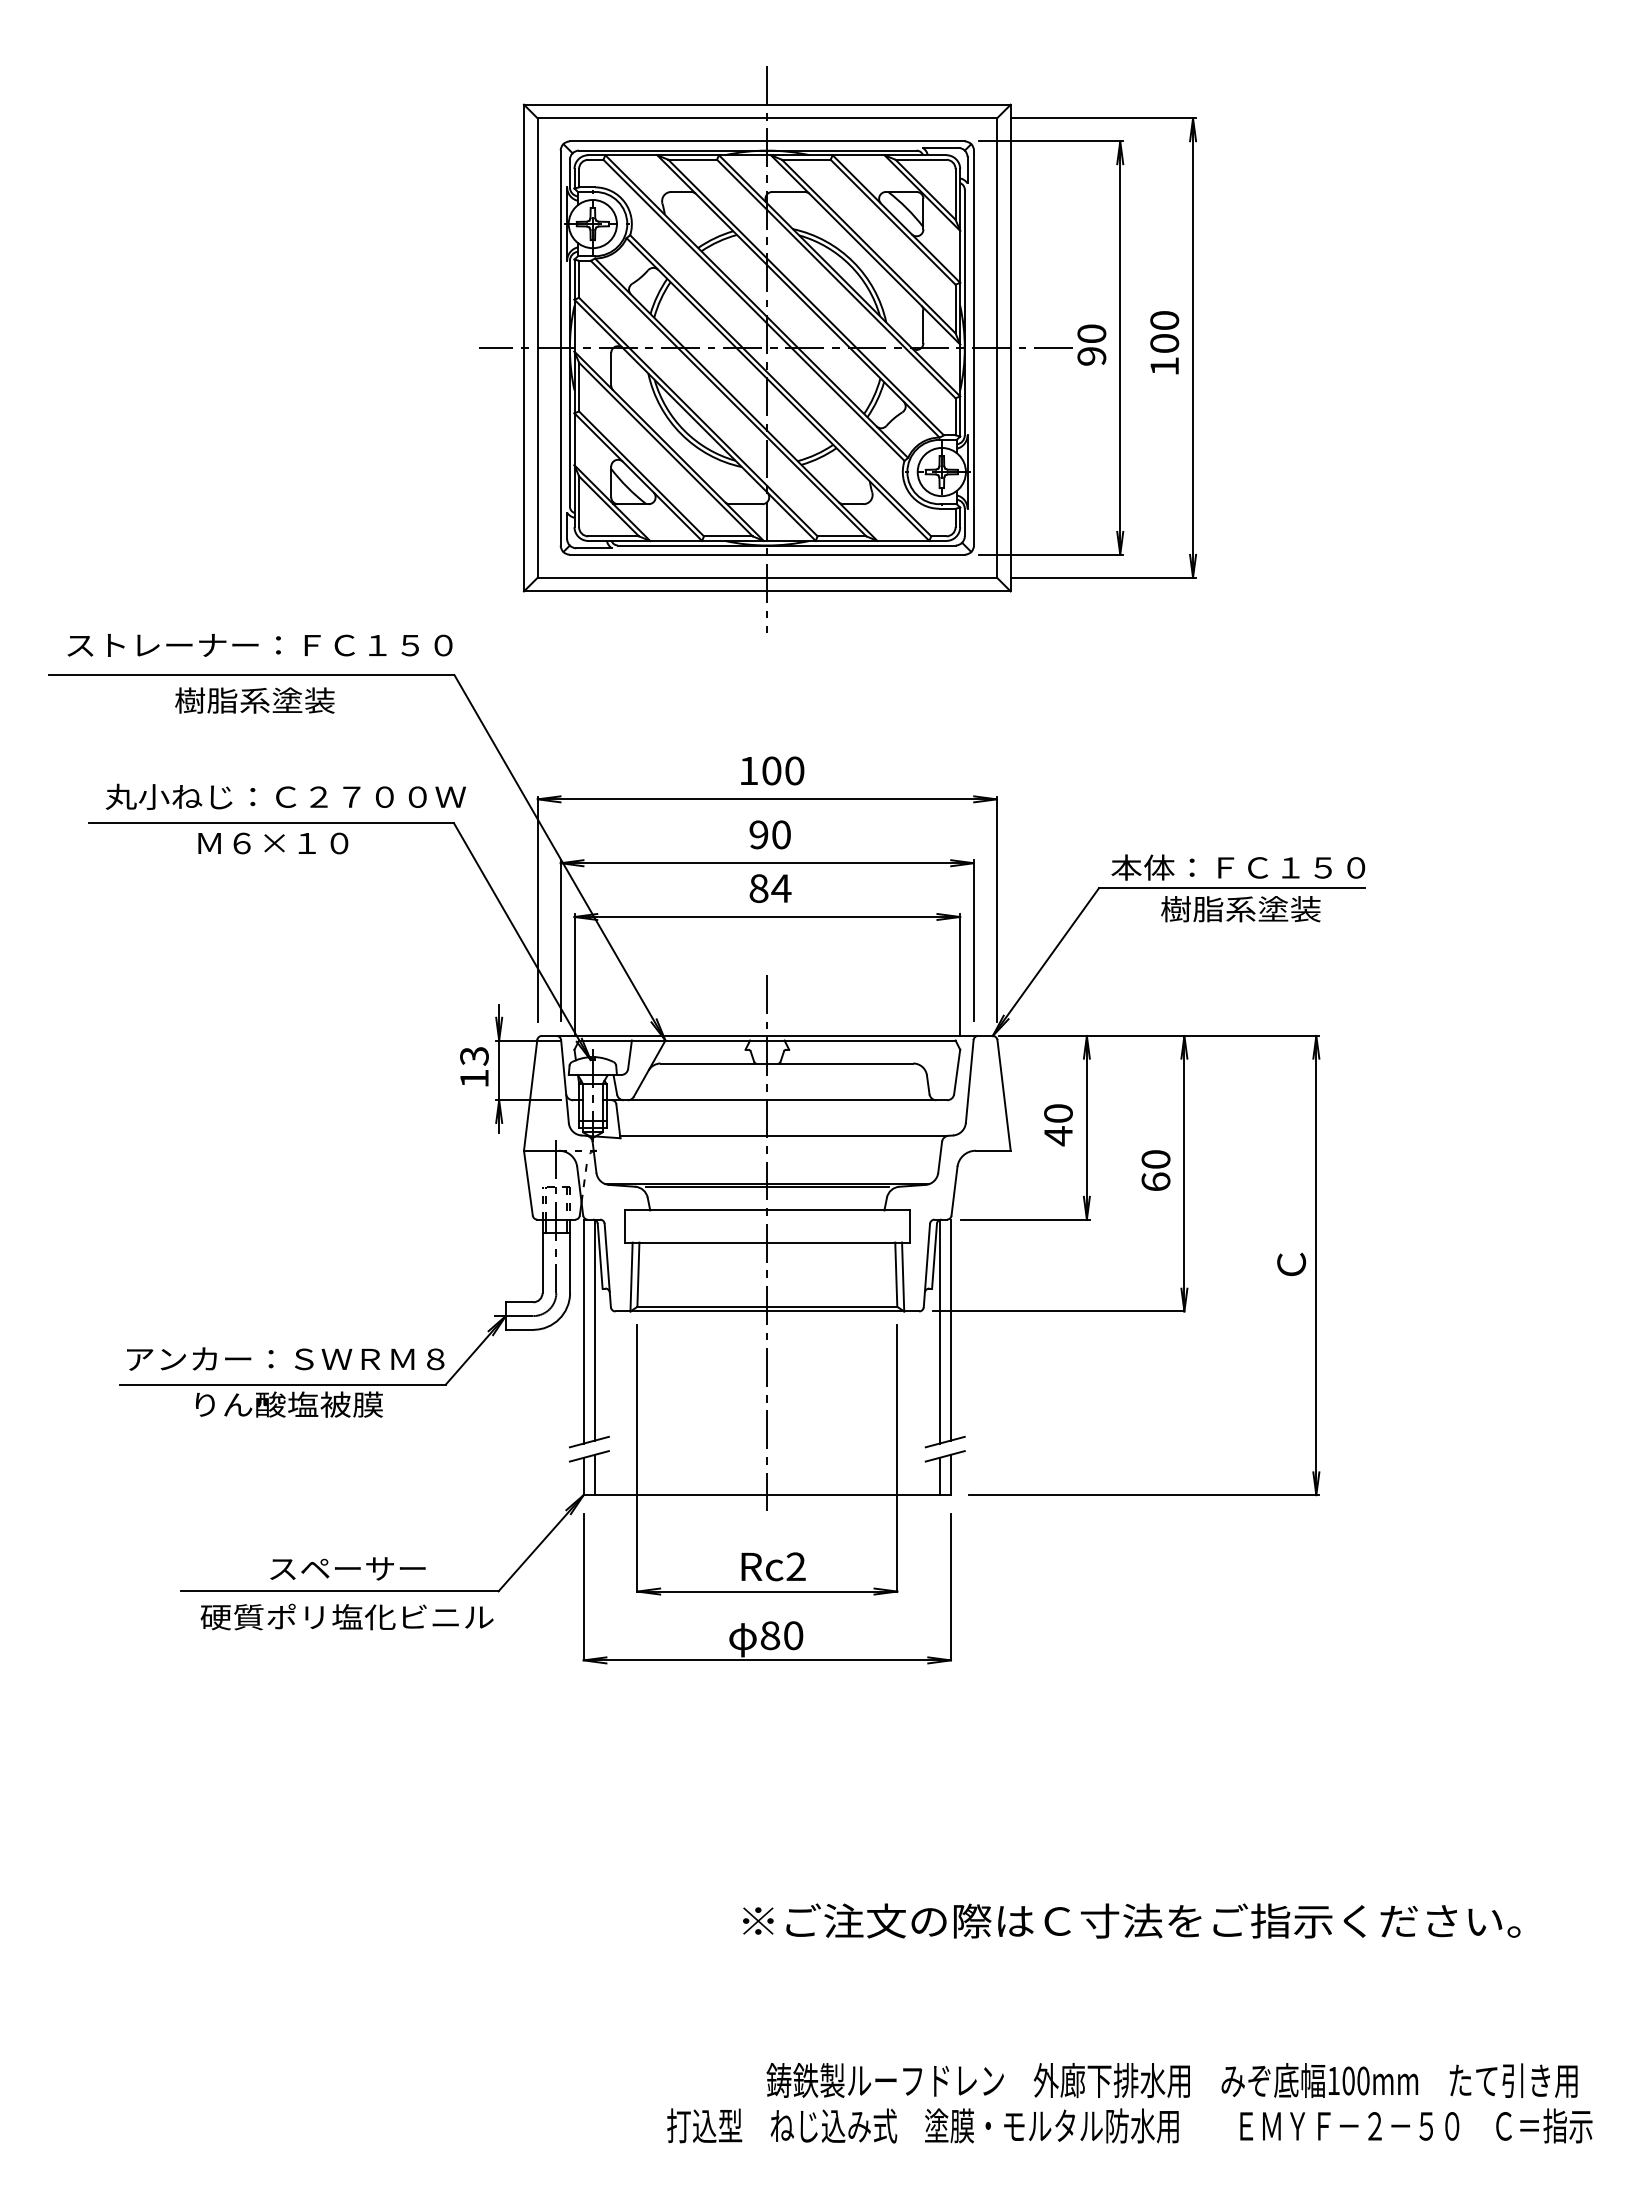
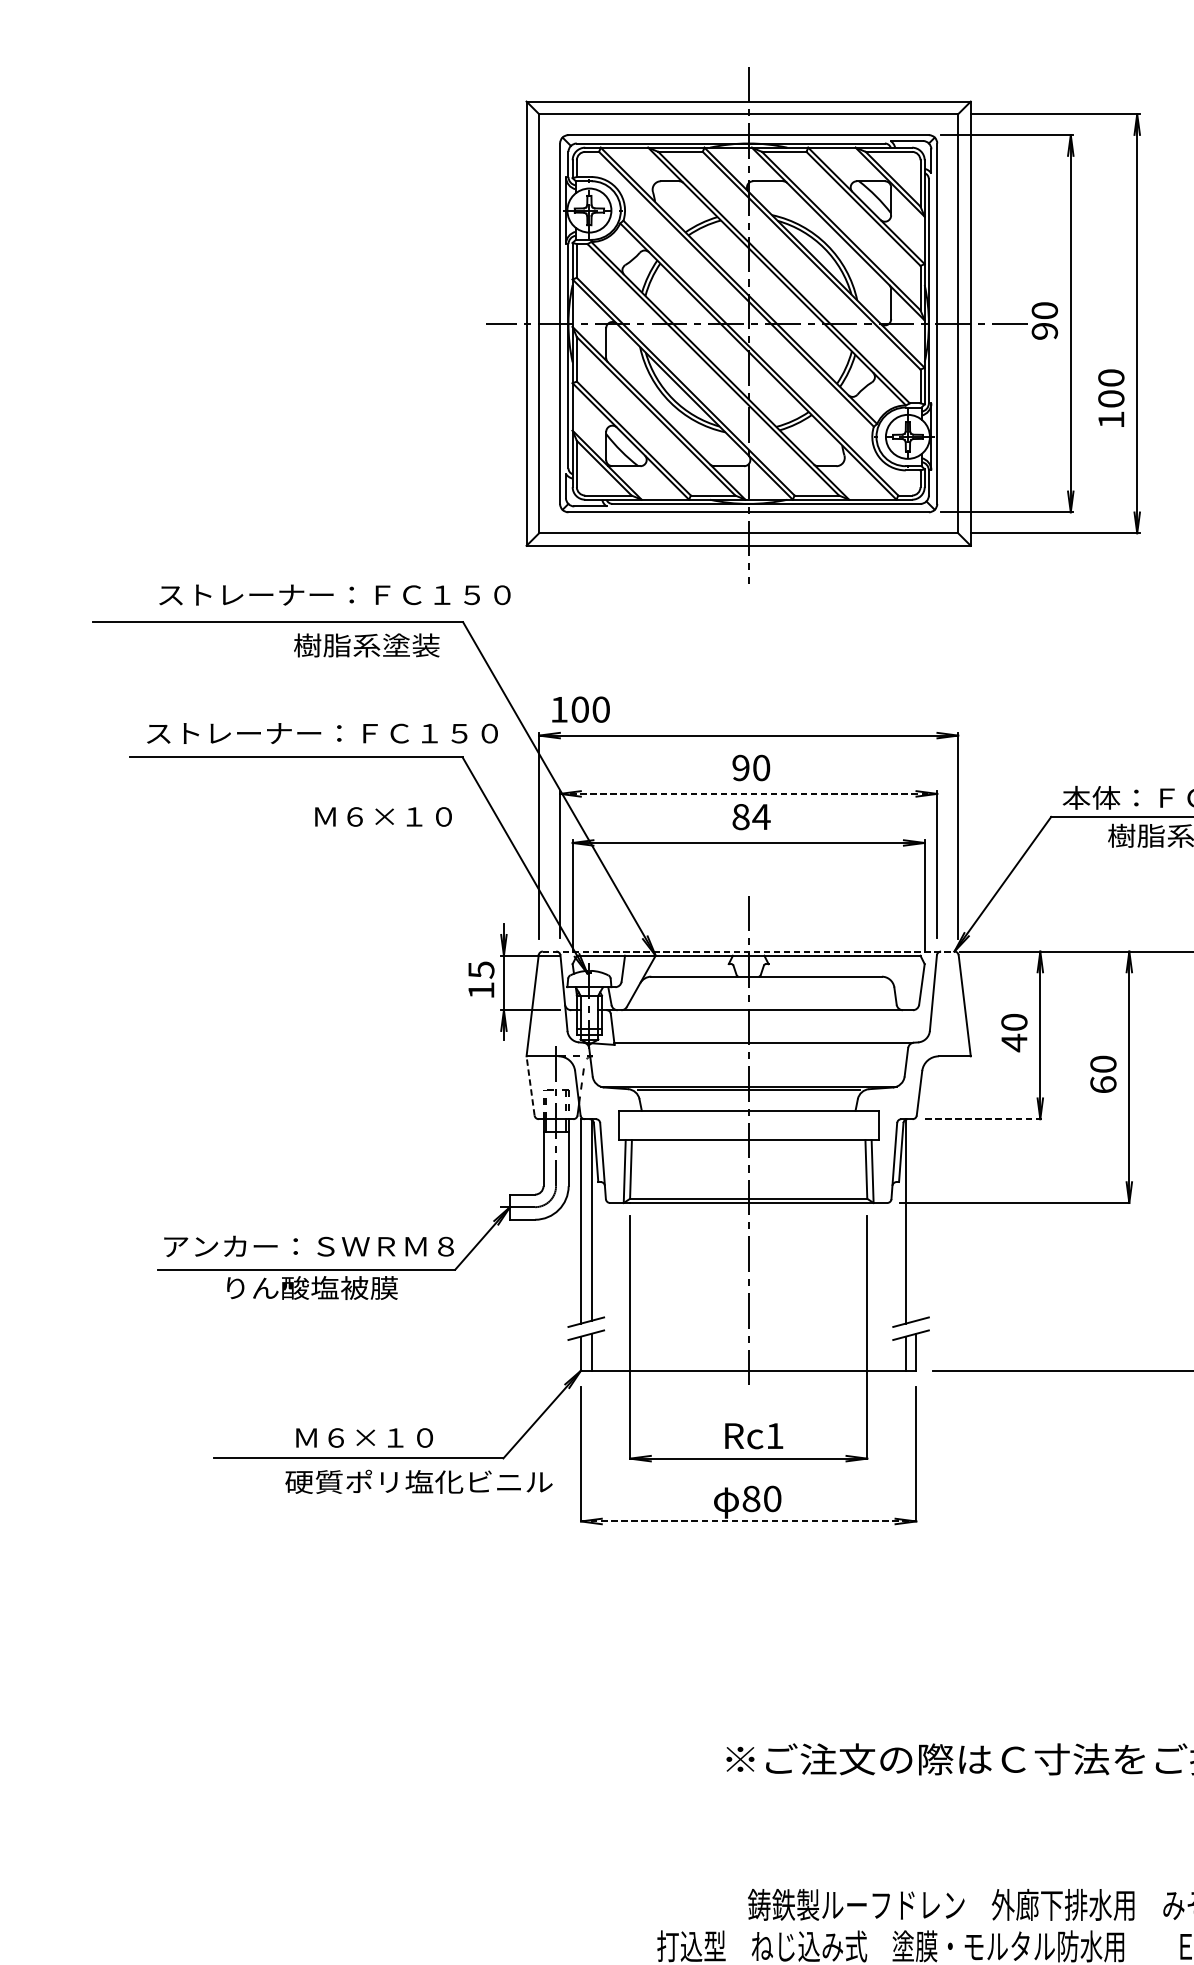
text: (1164, 342) -> (1111, 398), moved
text: (259, 645) -> (334, 595), moved
text: (254, 700) -> (366, 645), moved
text: (772, 770) -> (580, 709), moved
text: (298, 796) -> (320, 732), 丸小ねじ：Ｃ２７００Ｗ -> ストレーナー：ＦＣ１５０
text: (273, 843) -> (383, 816), moved
line: (767, 863) -> (748, 794), solid -> dashed
line: (767, 1035) -> (748, 951), solid -> dashed
text: (474, 1055) -> (481, 969), 13 -> 15
line: (528, 1183) -> (530, 1086), solid -> dashed
line: (1025, 1219) -> (984, 1119), solid -> dashed
line: (951, 1329) -> (916, 1219), removed
text: (795, 1566) -> (774, 1435), Rc2 -> Rc1
text: (347, 1568) -> (365, 1437), スペーサー -> Ｍ６×１０
text: (346, 1616) -> (418, 1481), moved
line: (767, 1660) -> (748, 1521), solid -> dashed

